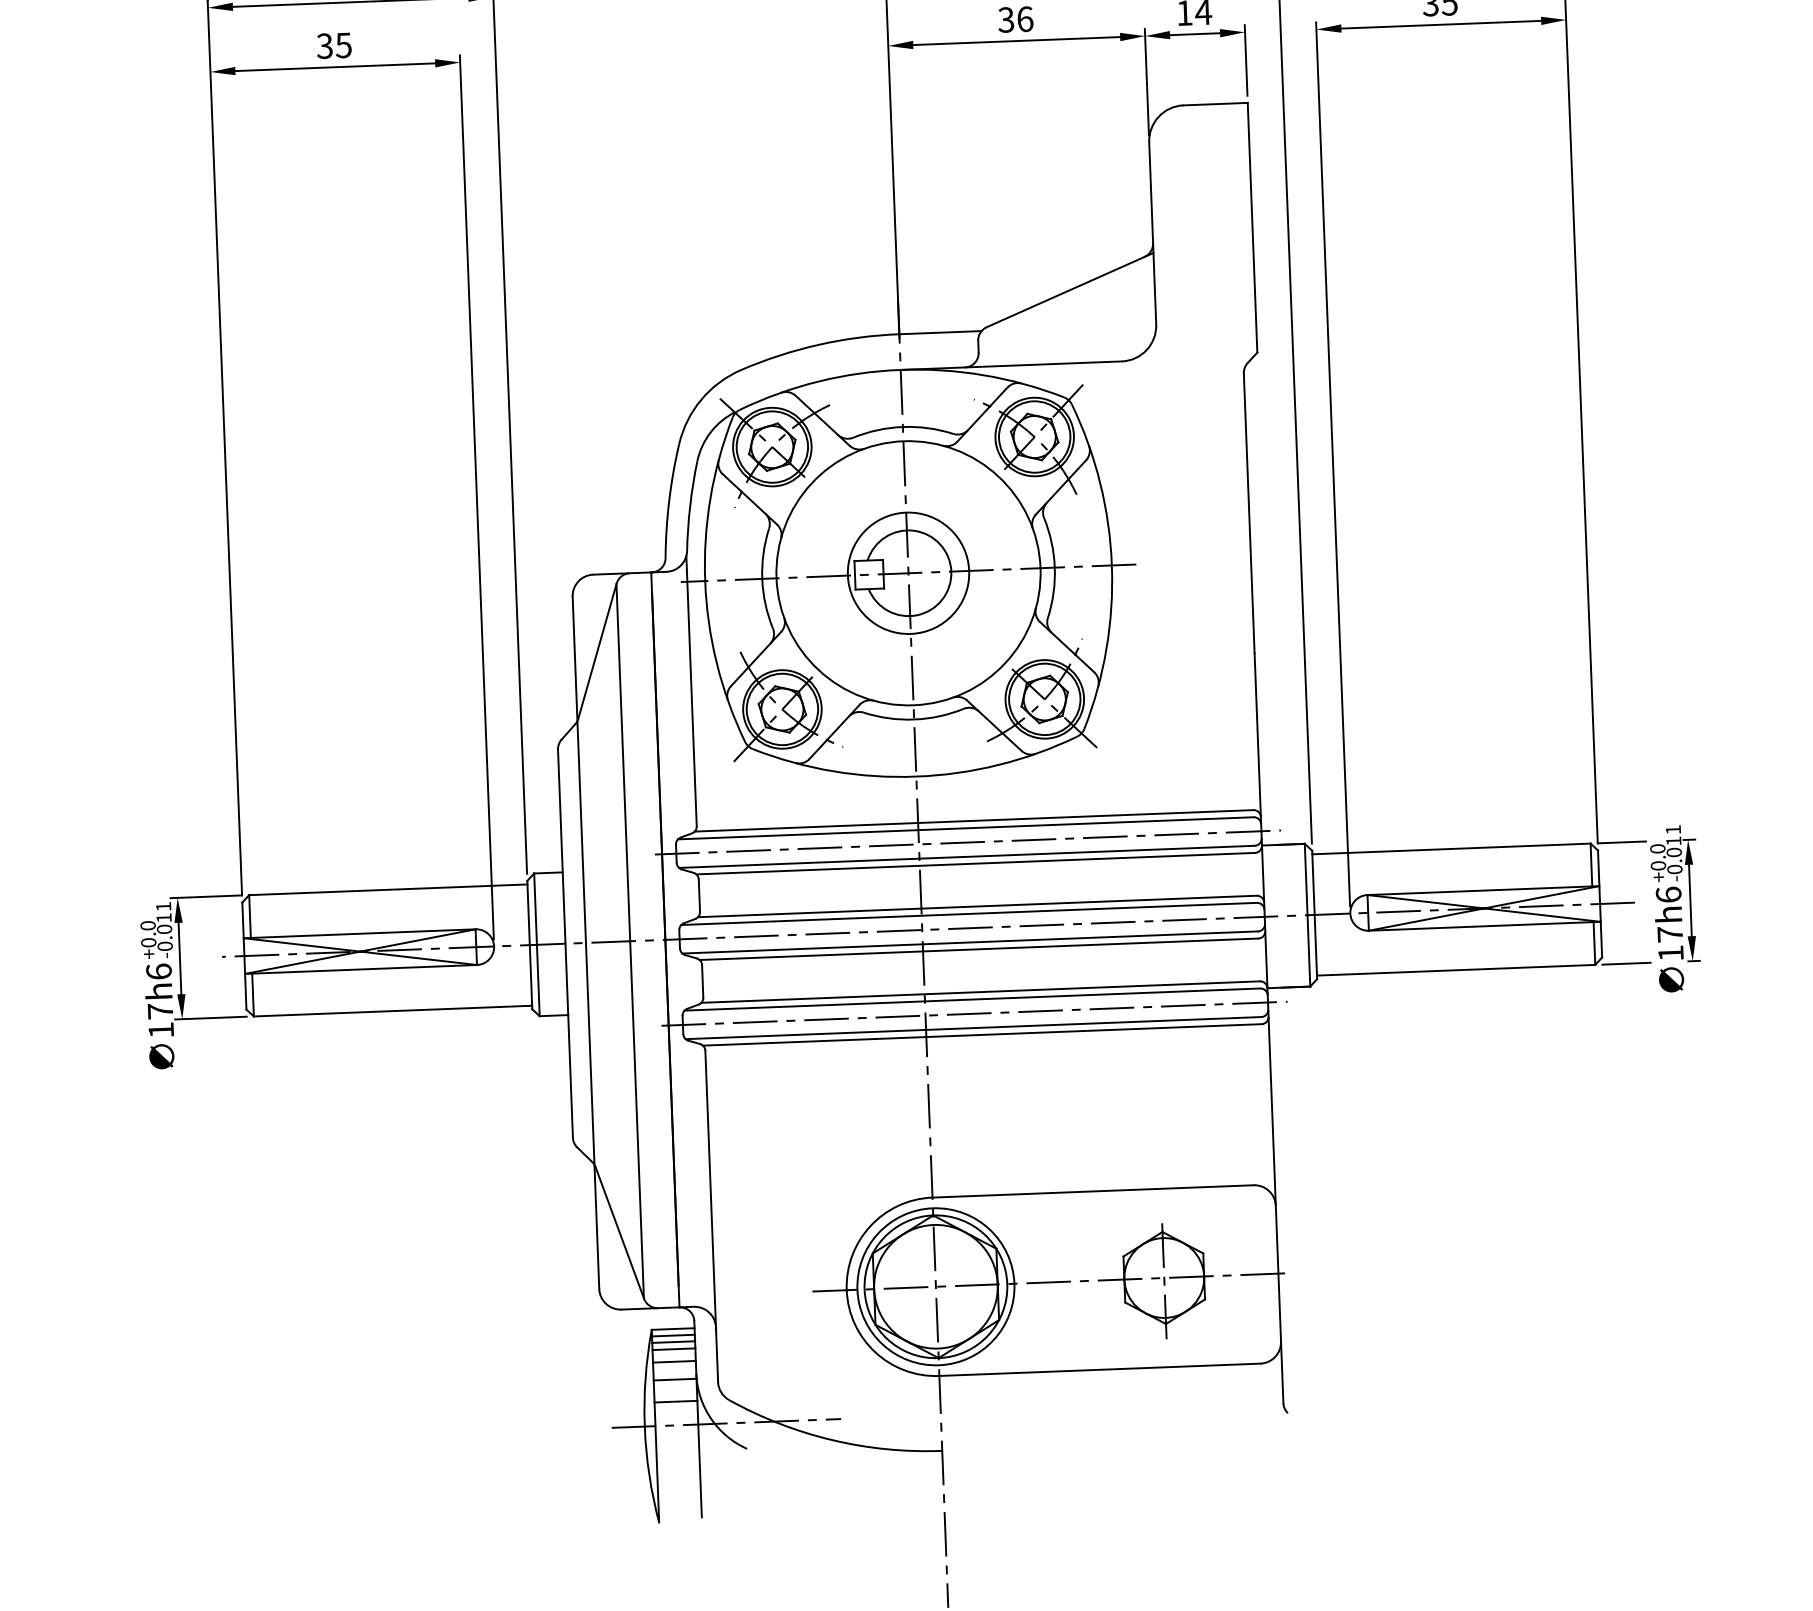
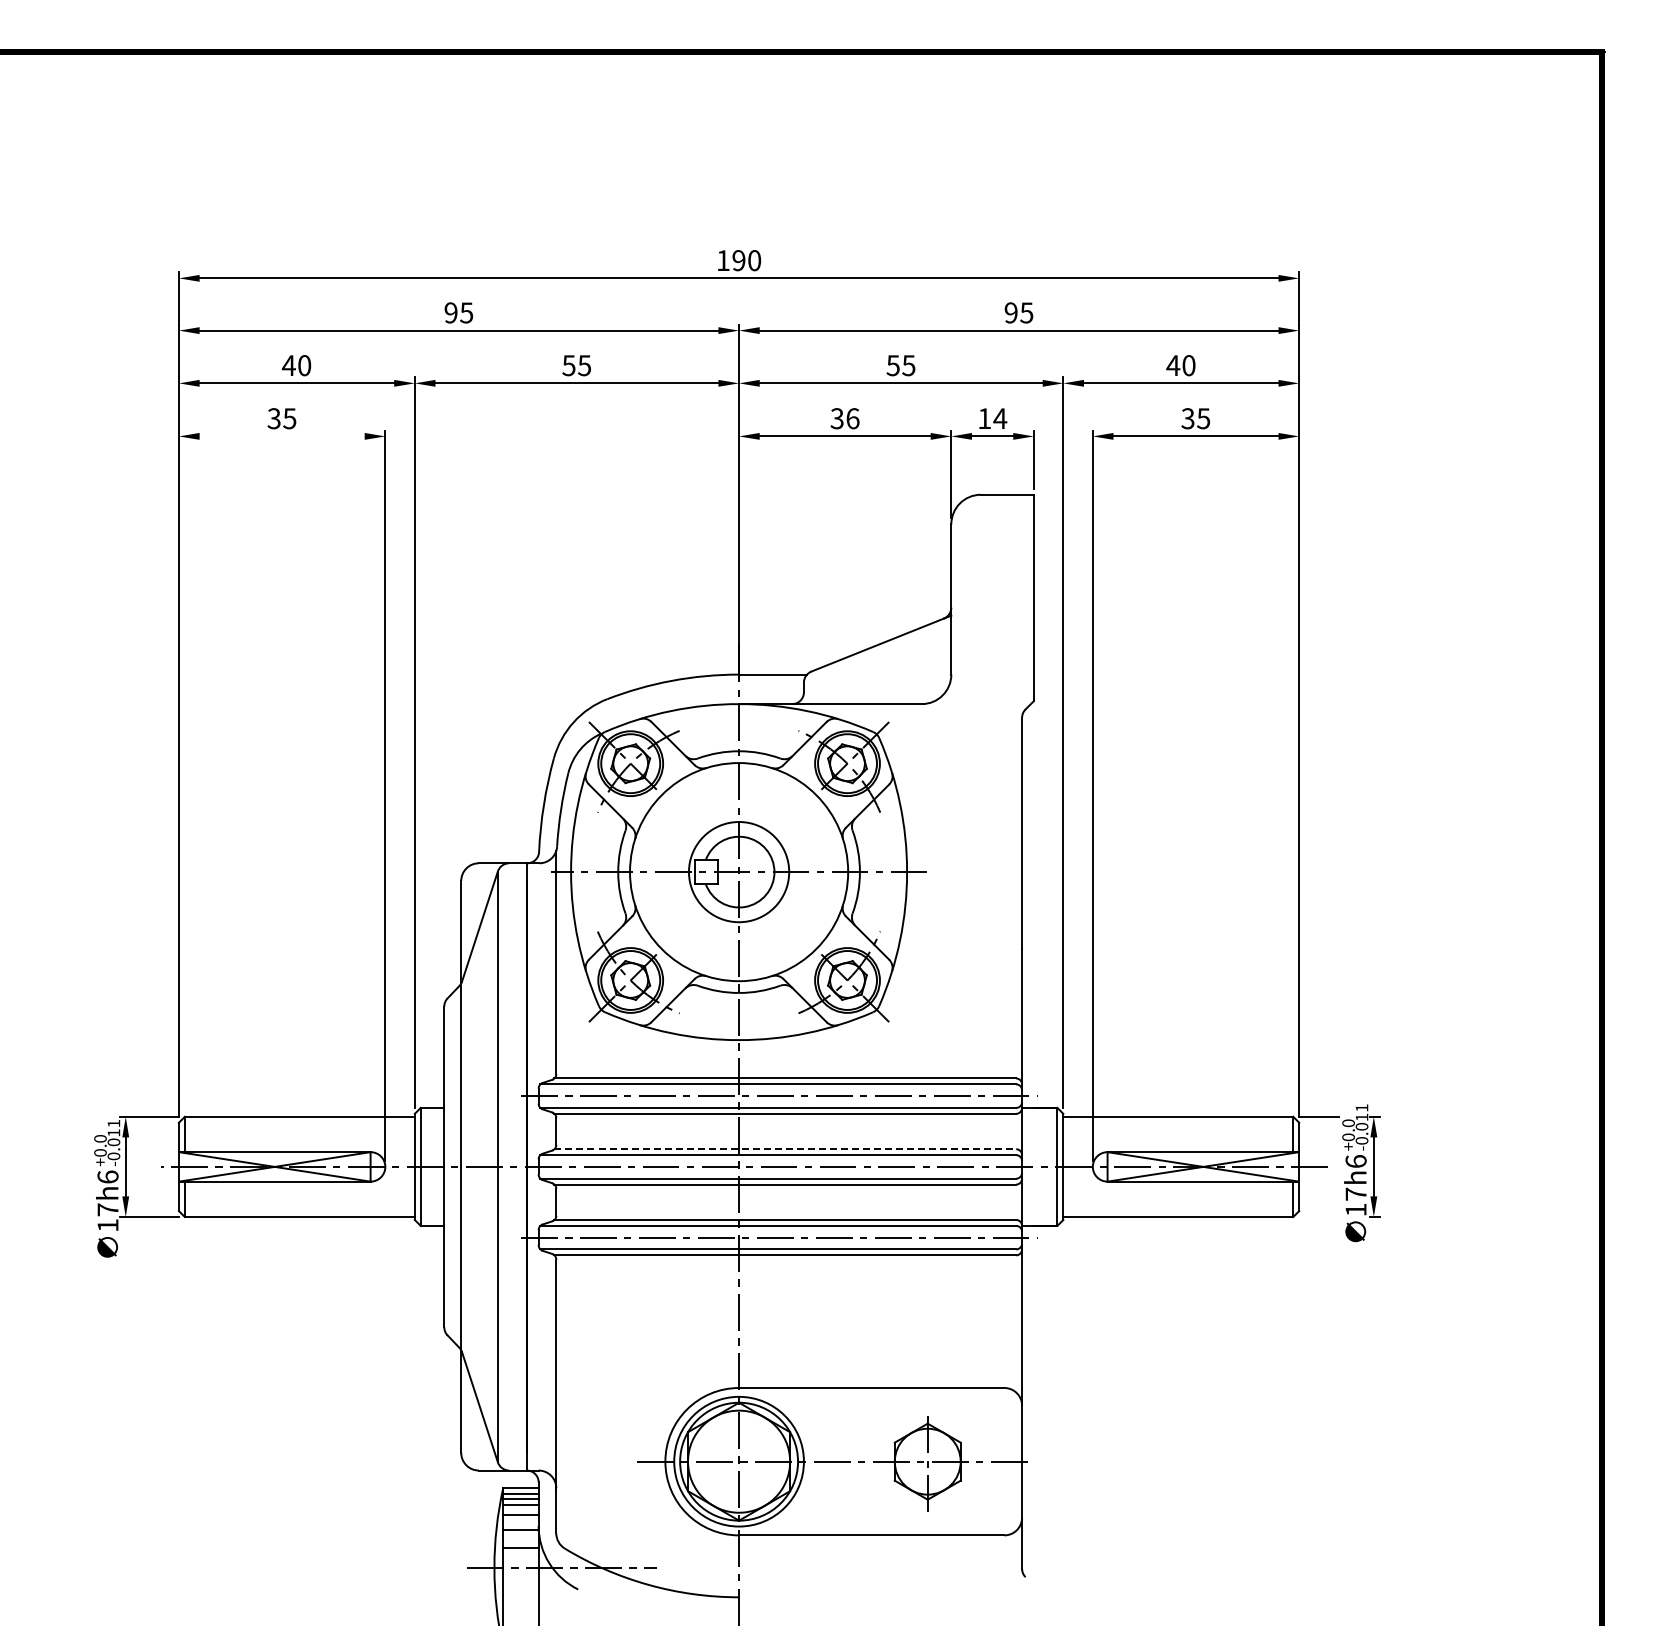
line: (334, 67) -> (281, 436), removed
line: (977, 906) -> (785, 1149), solid -> dashed
line: (1627, 964) -> (1319, 1217), removed

